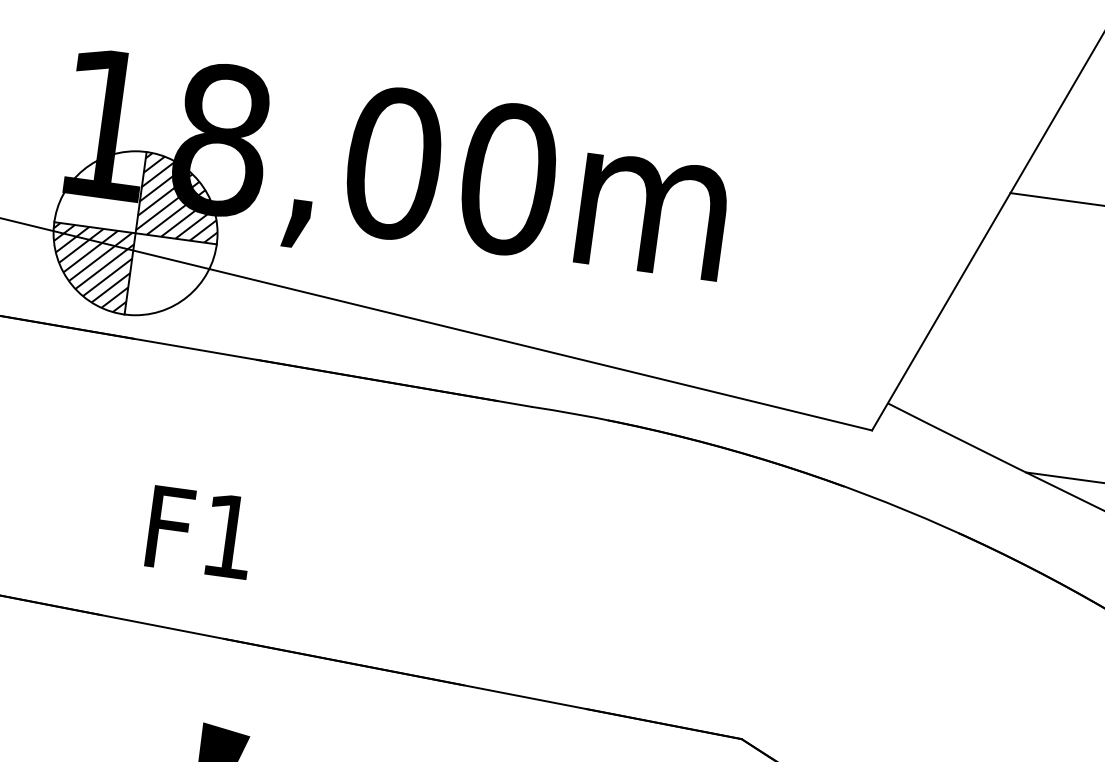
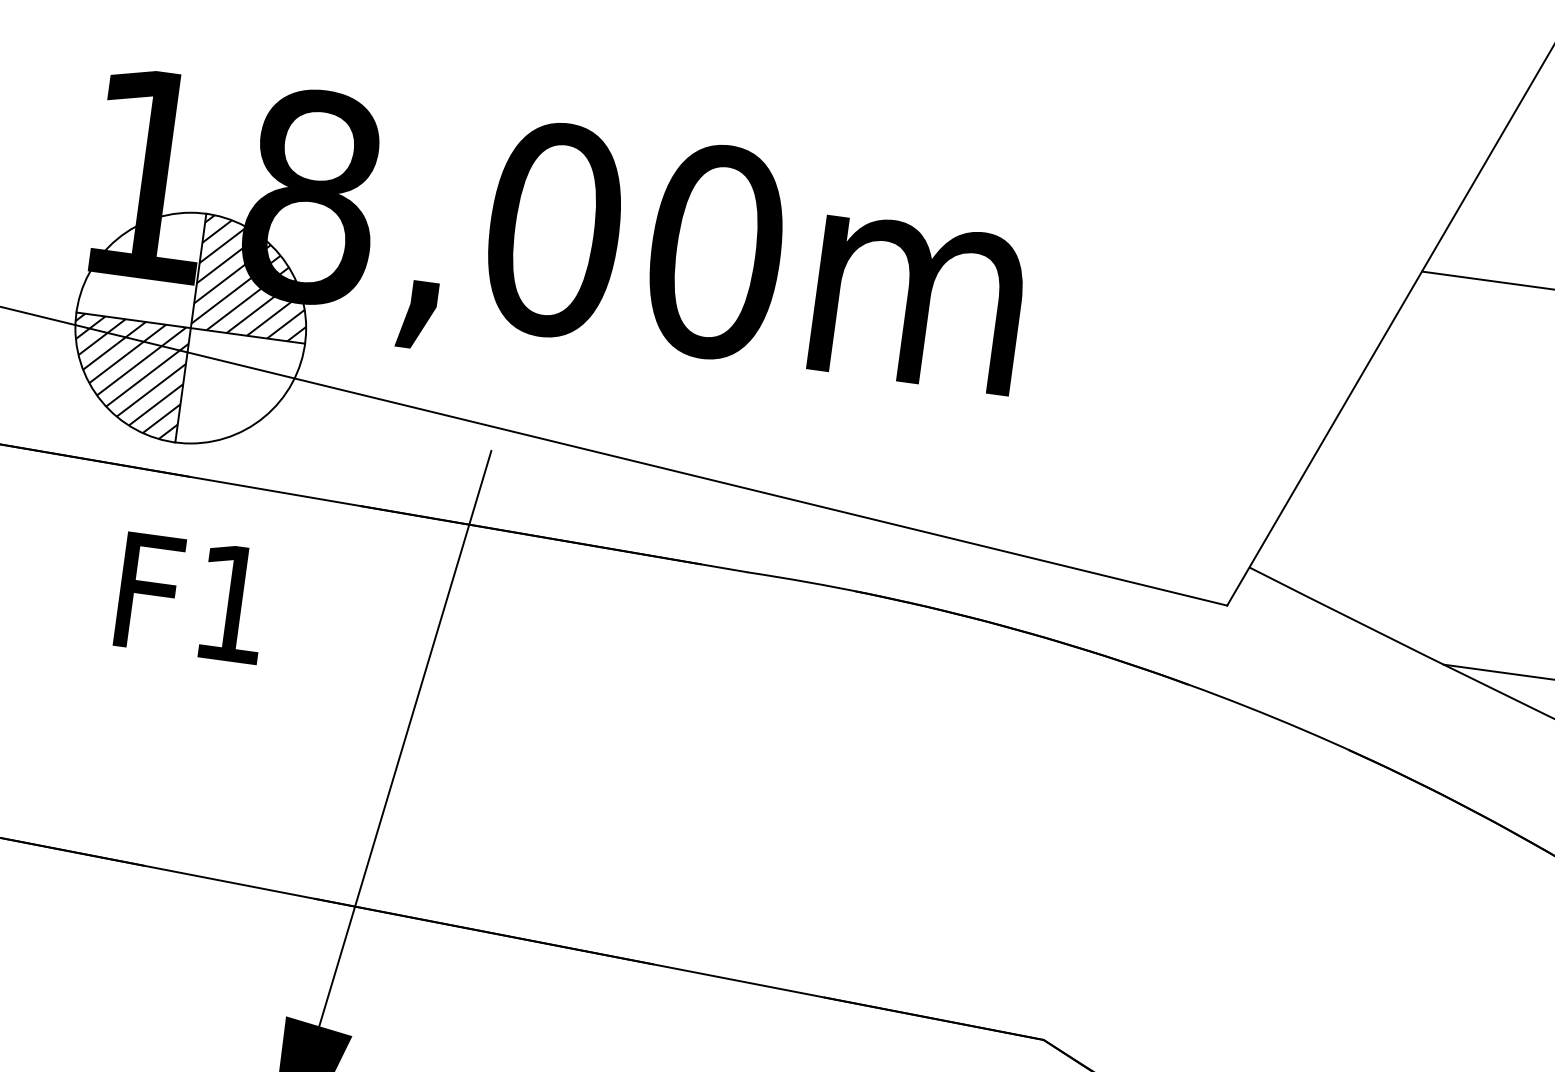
line: (288, 524) -> (405, 738), added
text: (195, 532) -> (185, 598), moved

